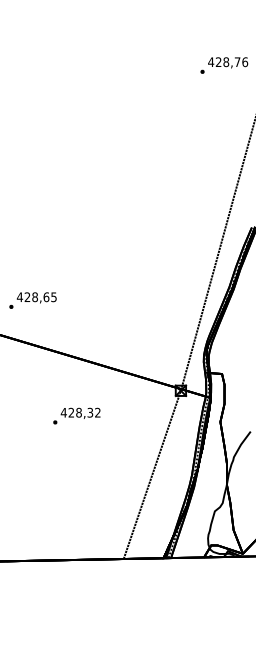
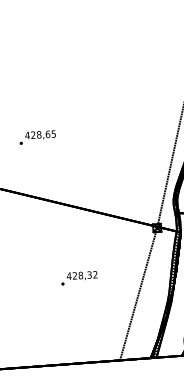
text: (32, 300) -> (37, 137), moved
text: (76, 415) -> (79, 277), moved

